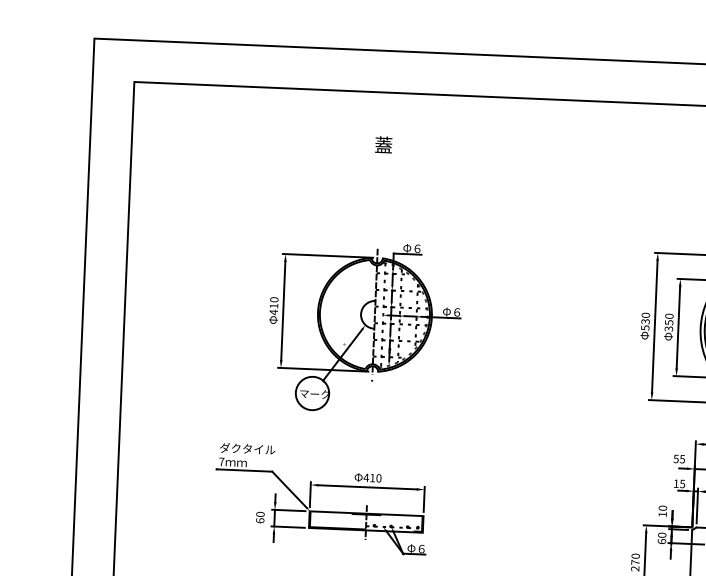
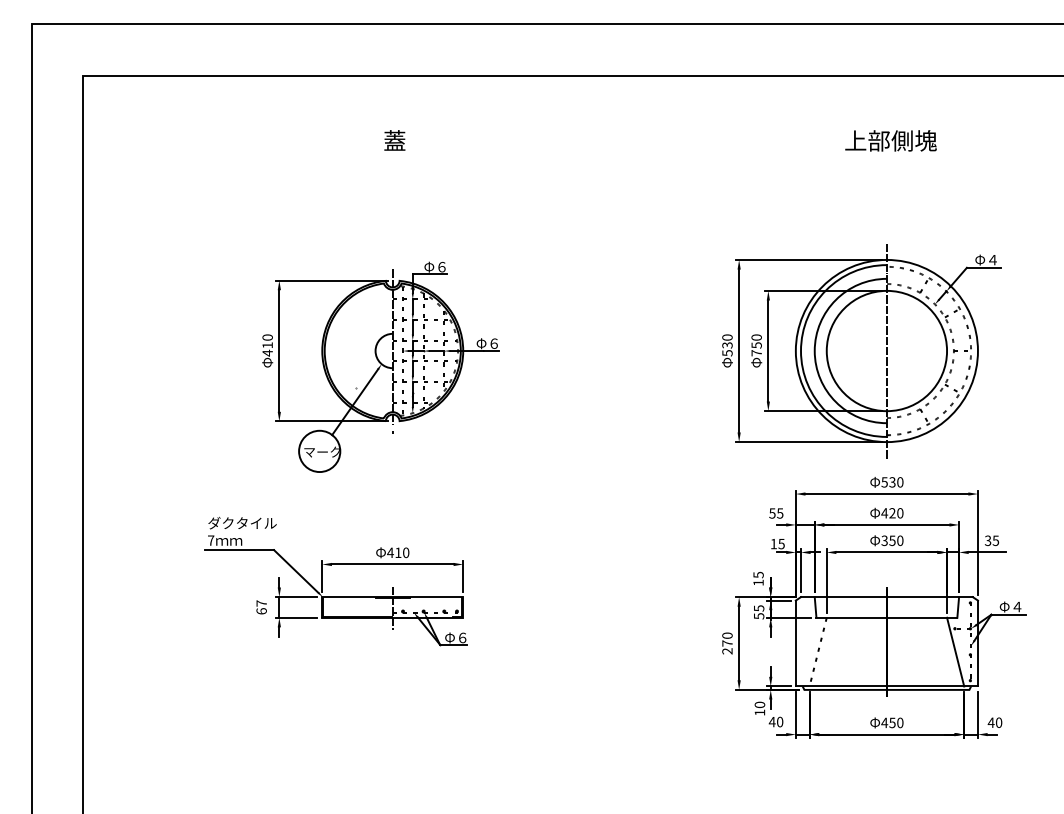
text: (668, 329) -> (756, 353), 350 -> 750
text: (662, 507) -> (758, 574), 10 -> 15
text: (260, 514) -> (261, 603), 60 -> 67
text: (661, 538) -> (758, 612), 60 -> 55

